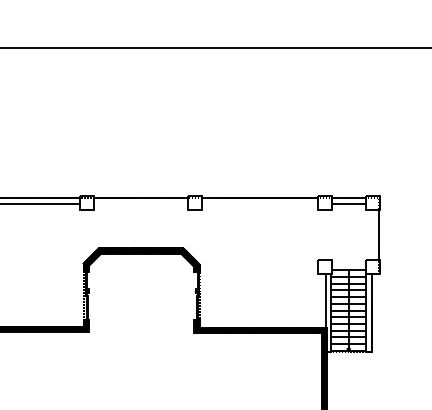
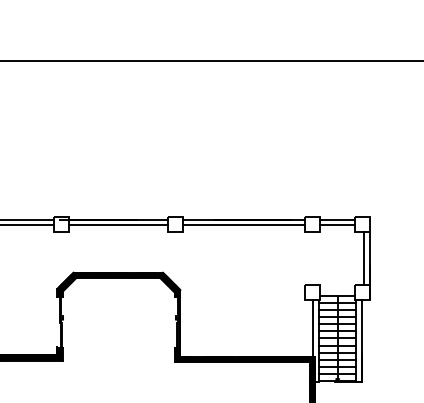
line: (141, 203) -> (118, 225), added
line: (260, 203) -> (244, 225), added
line: (373, 234) -> (363, 258), added

